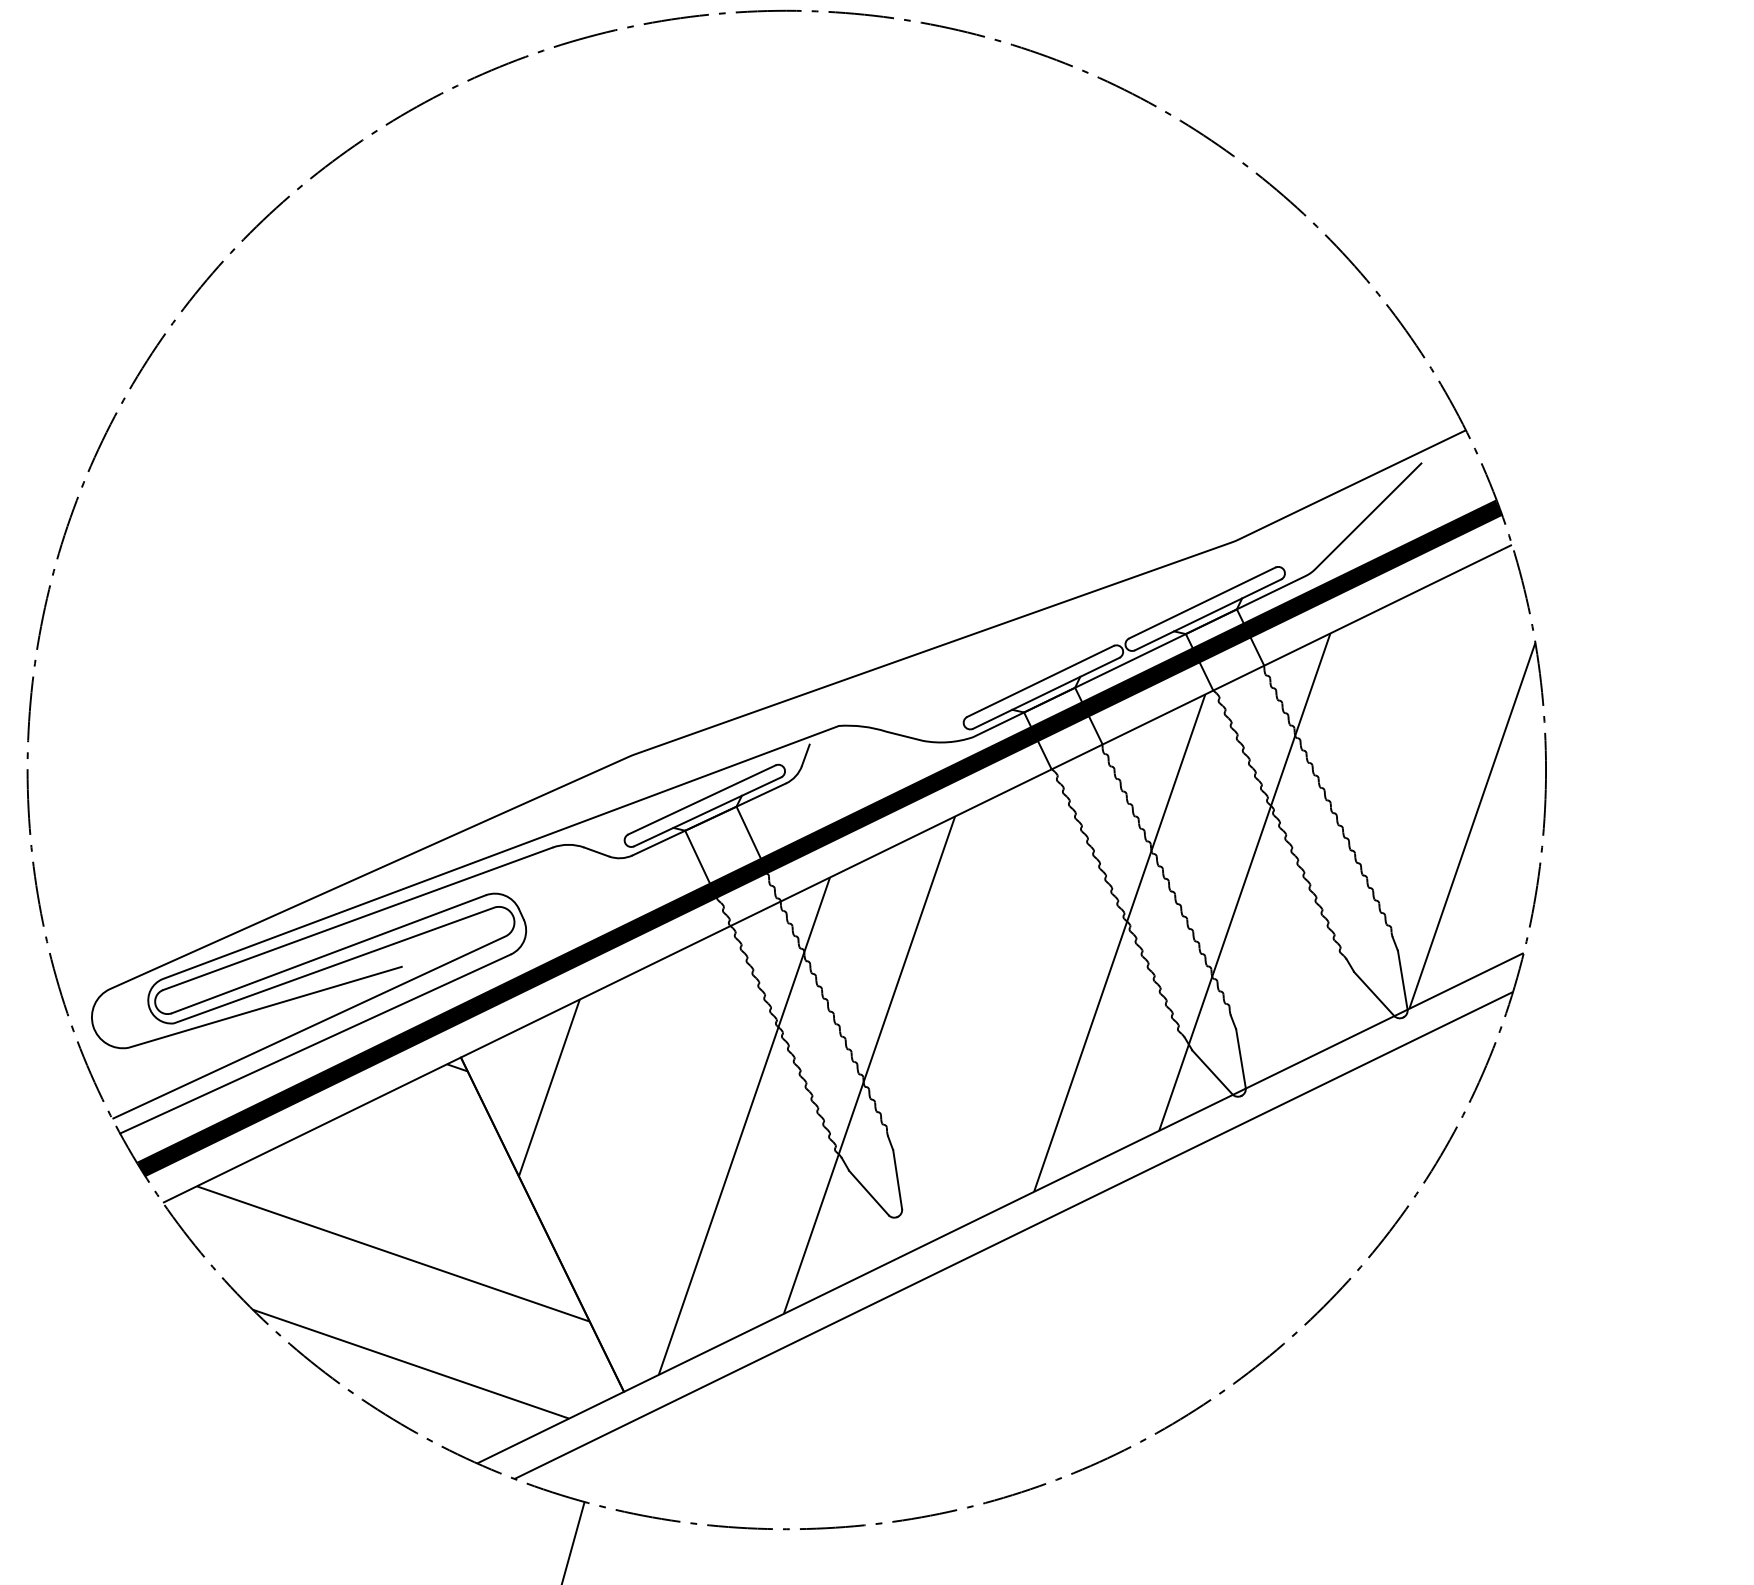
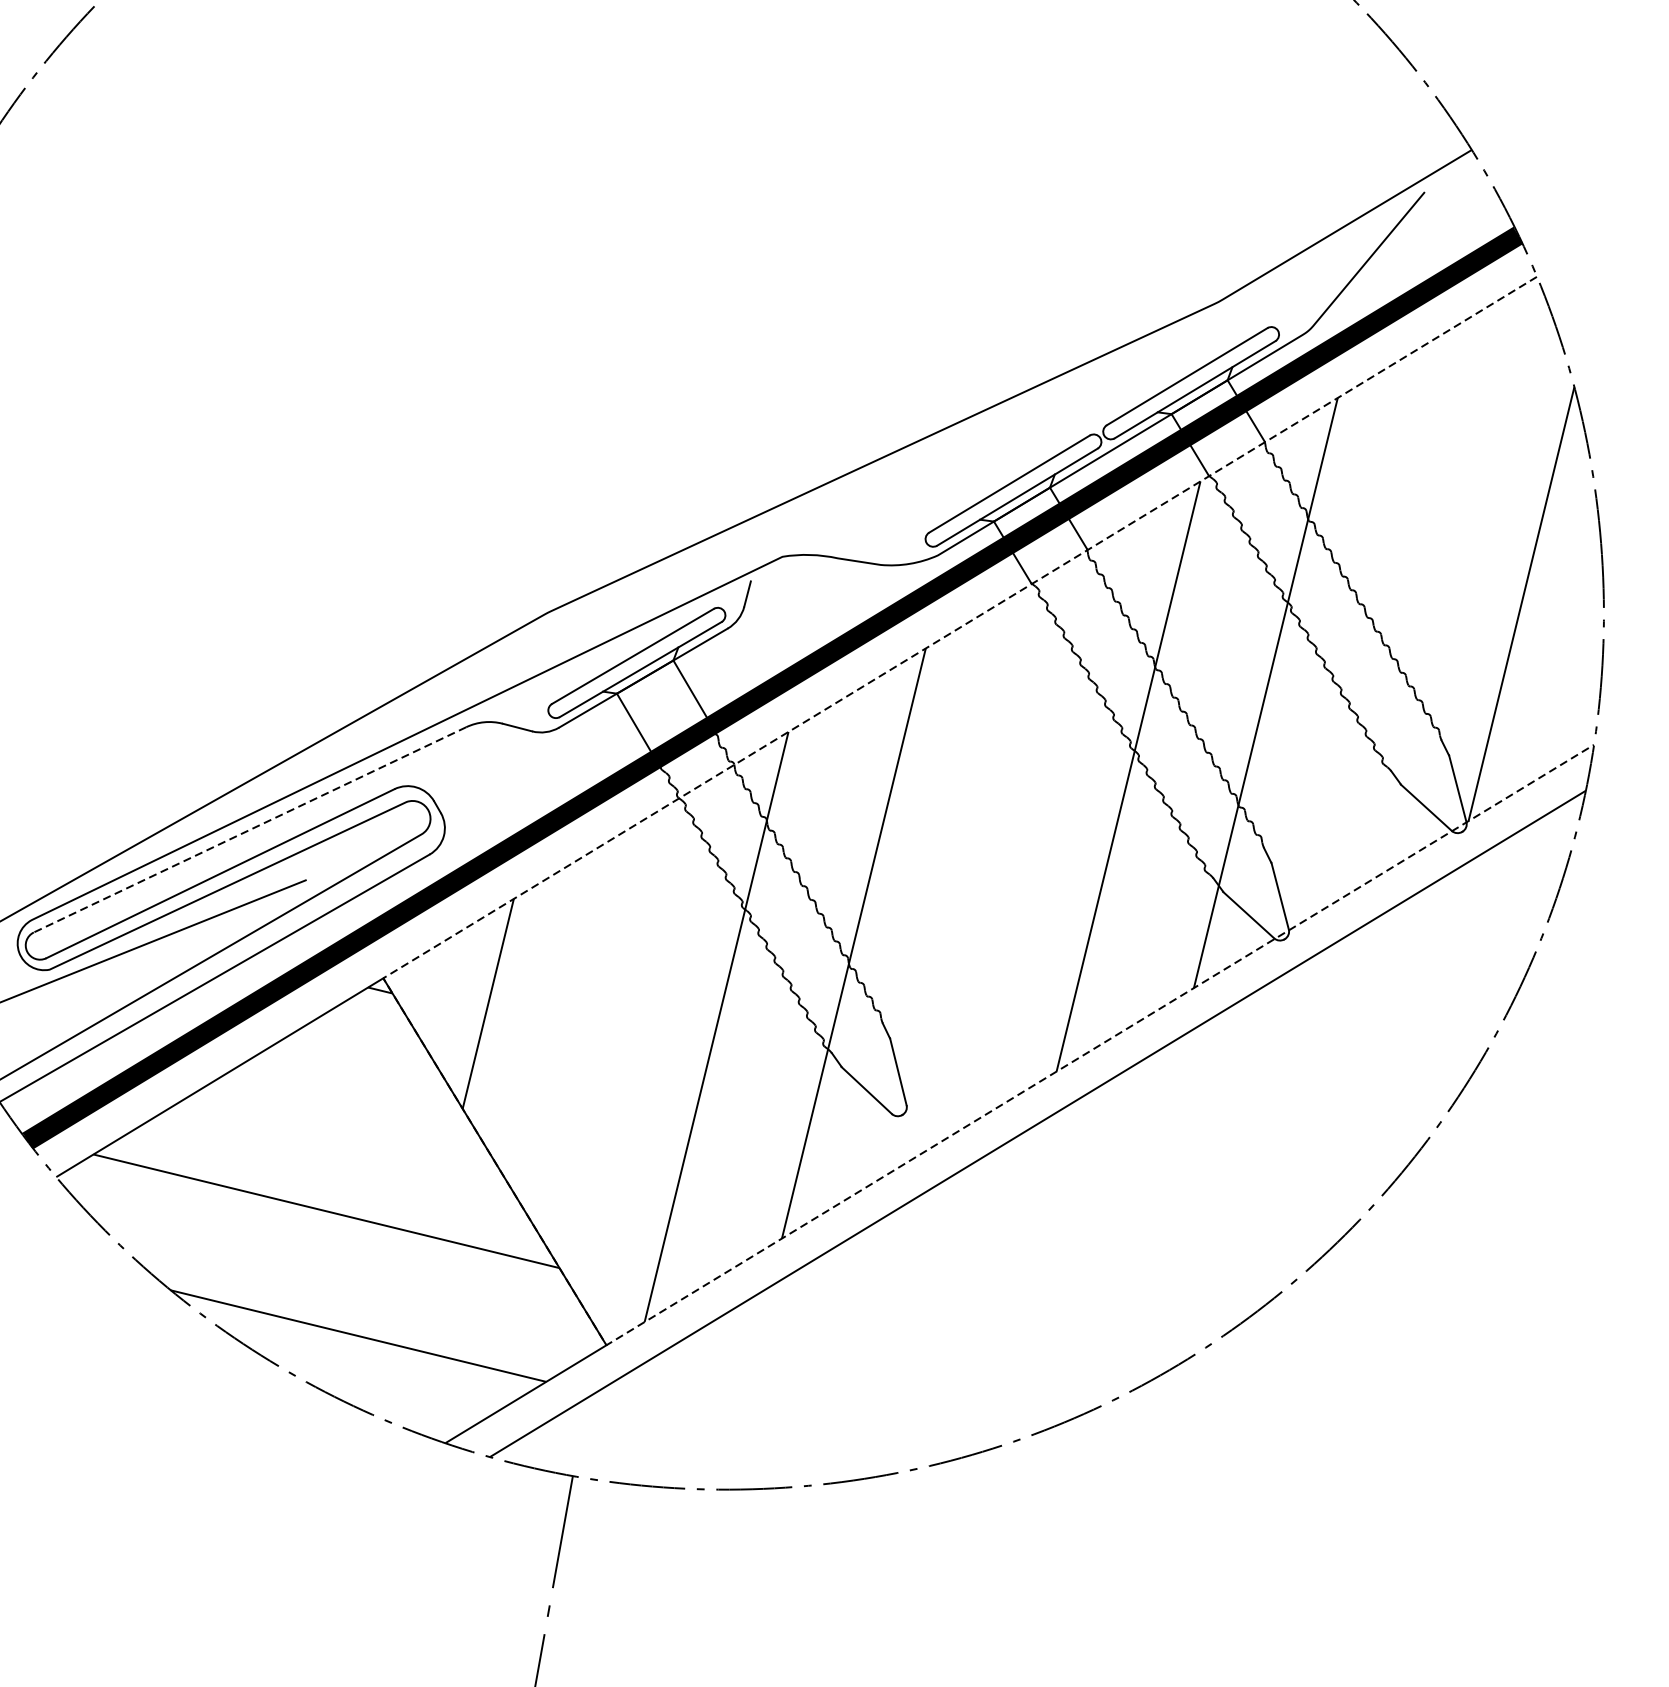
line: (357, 919) -> (249, 830), solid -> dashed
line: (505, 1149) -> (444, 1079), solid -> dashed

